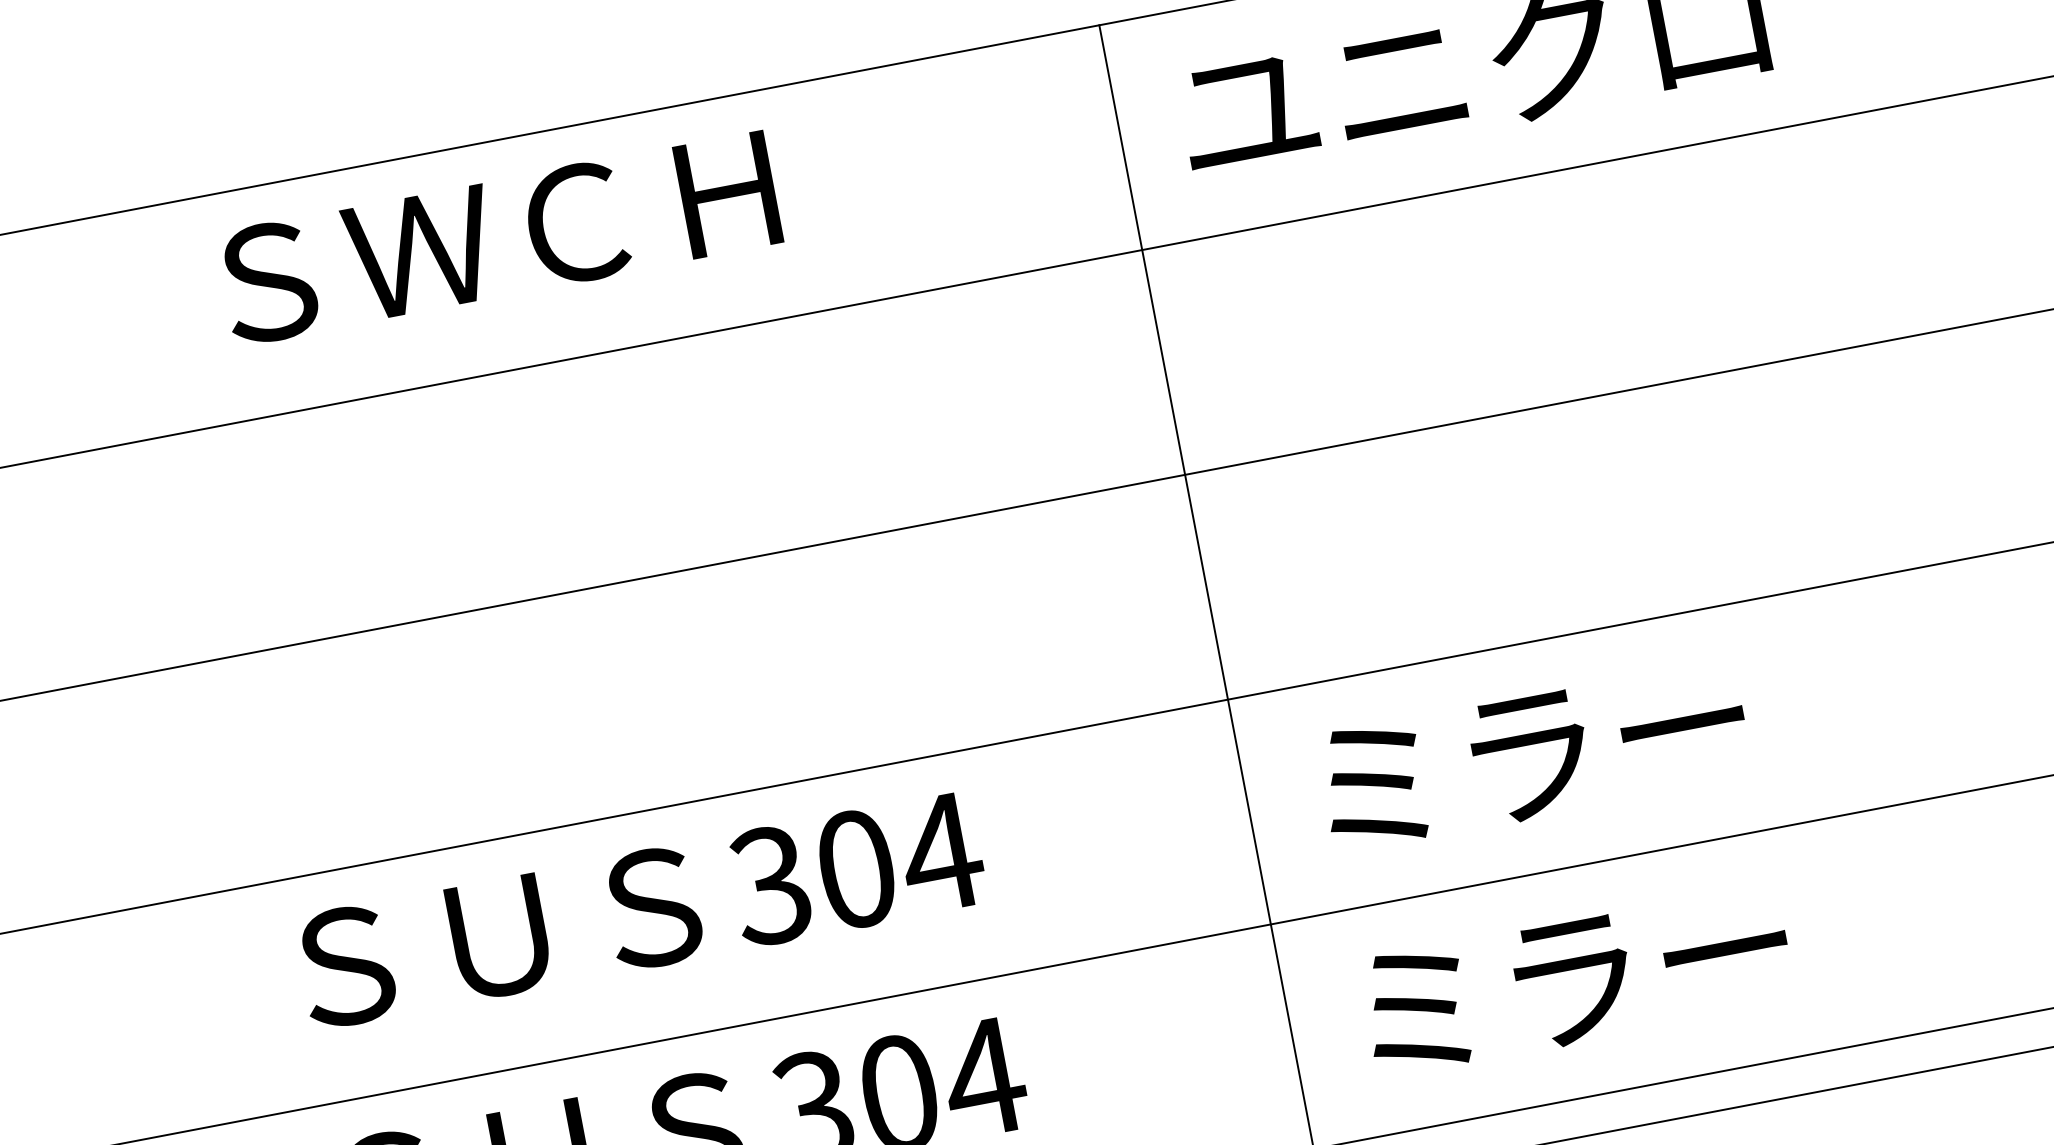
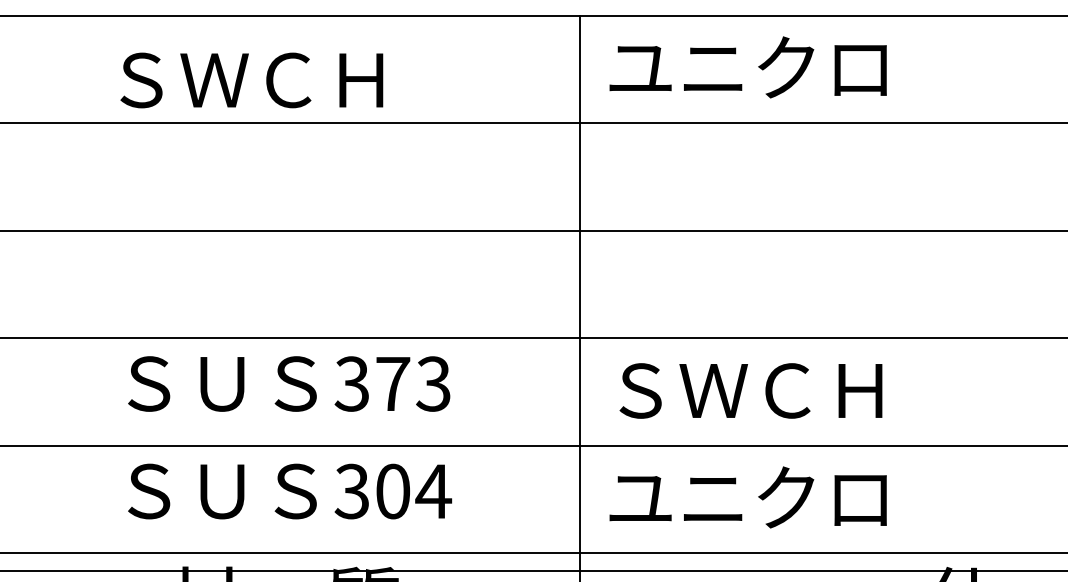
text: (498, 238) -> (251, 80), moved
text: (1602, 743) -> (748, 391), ミラー -> ＳＷＣＨ
text: (900, 859) -> (414, 383), 304 -> 373
text: (1642, 965) -> (747, 497), ミラー -> ユニクロ

